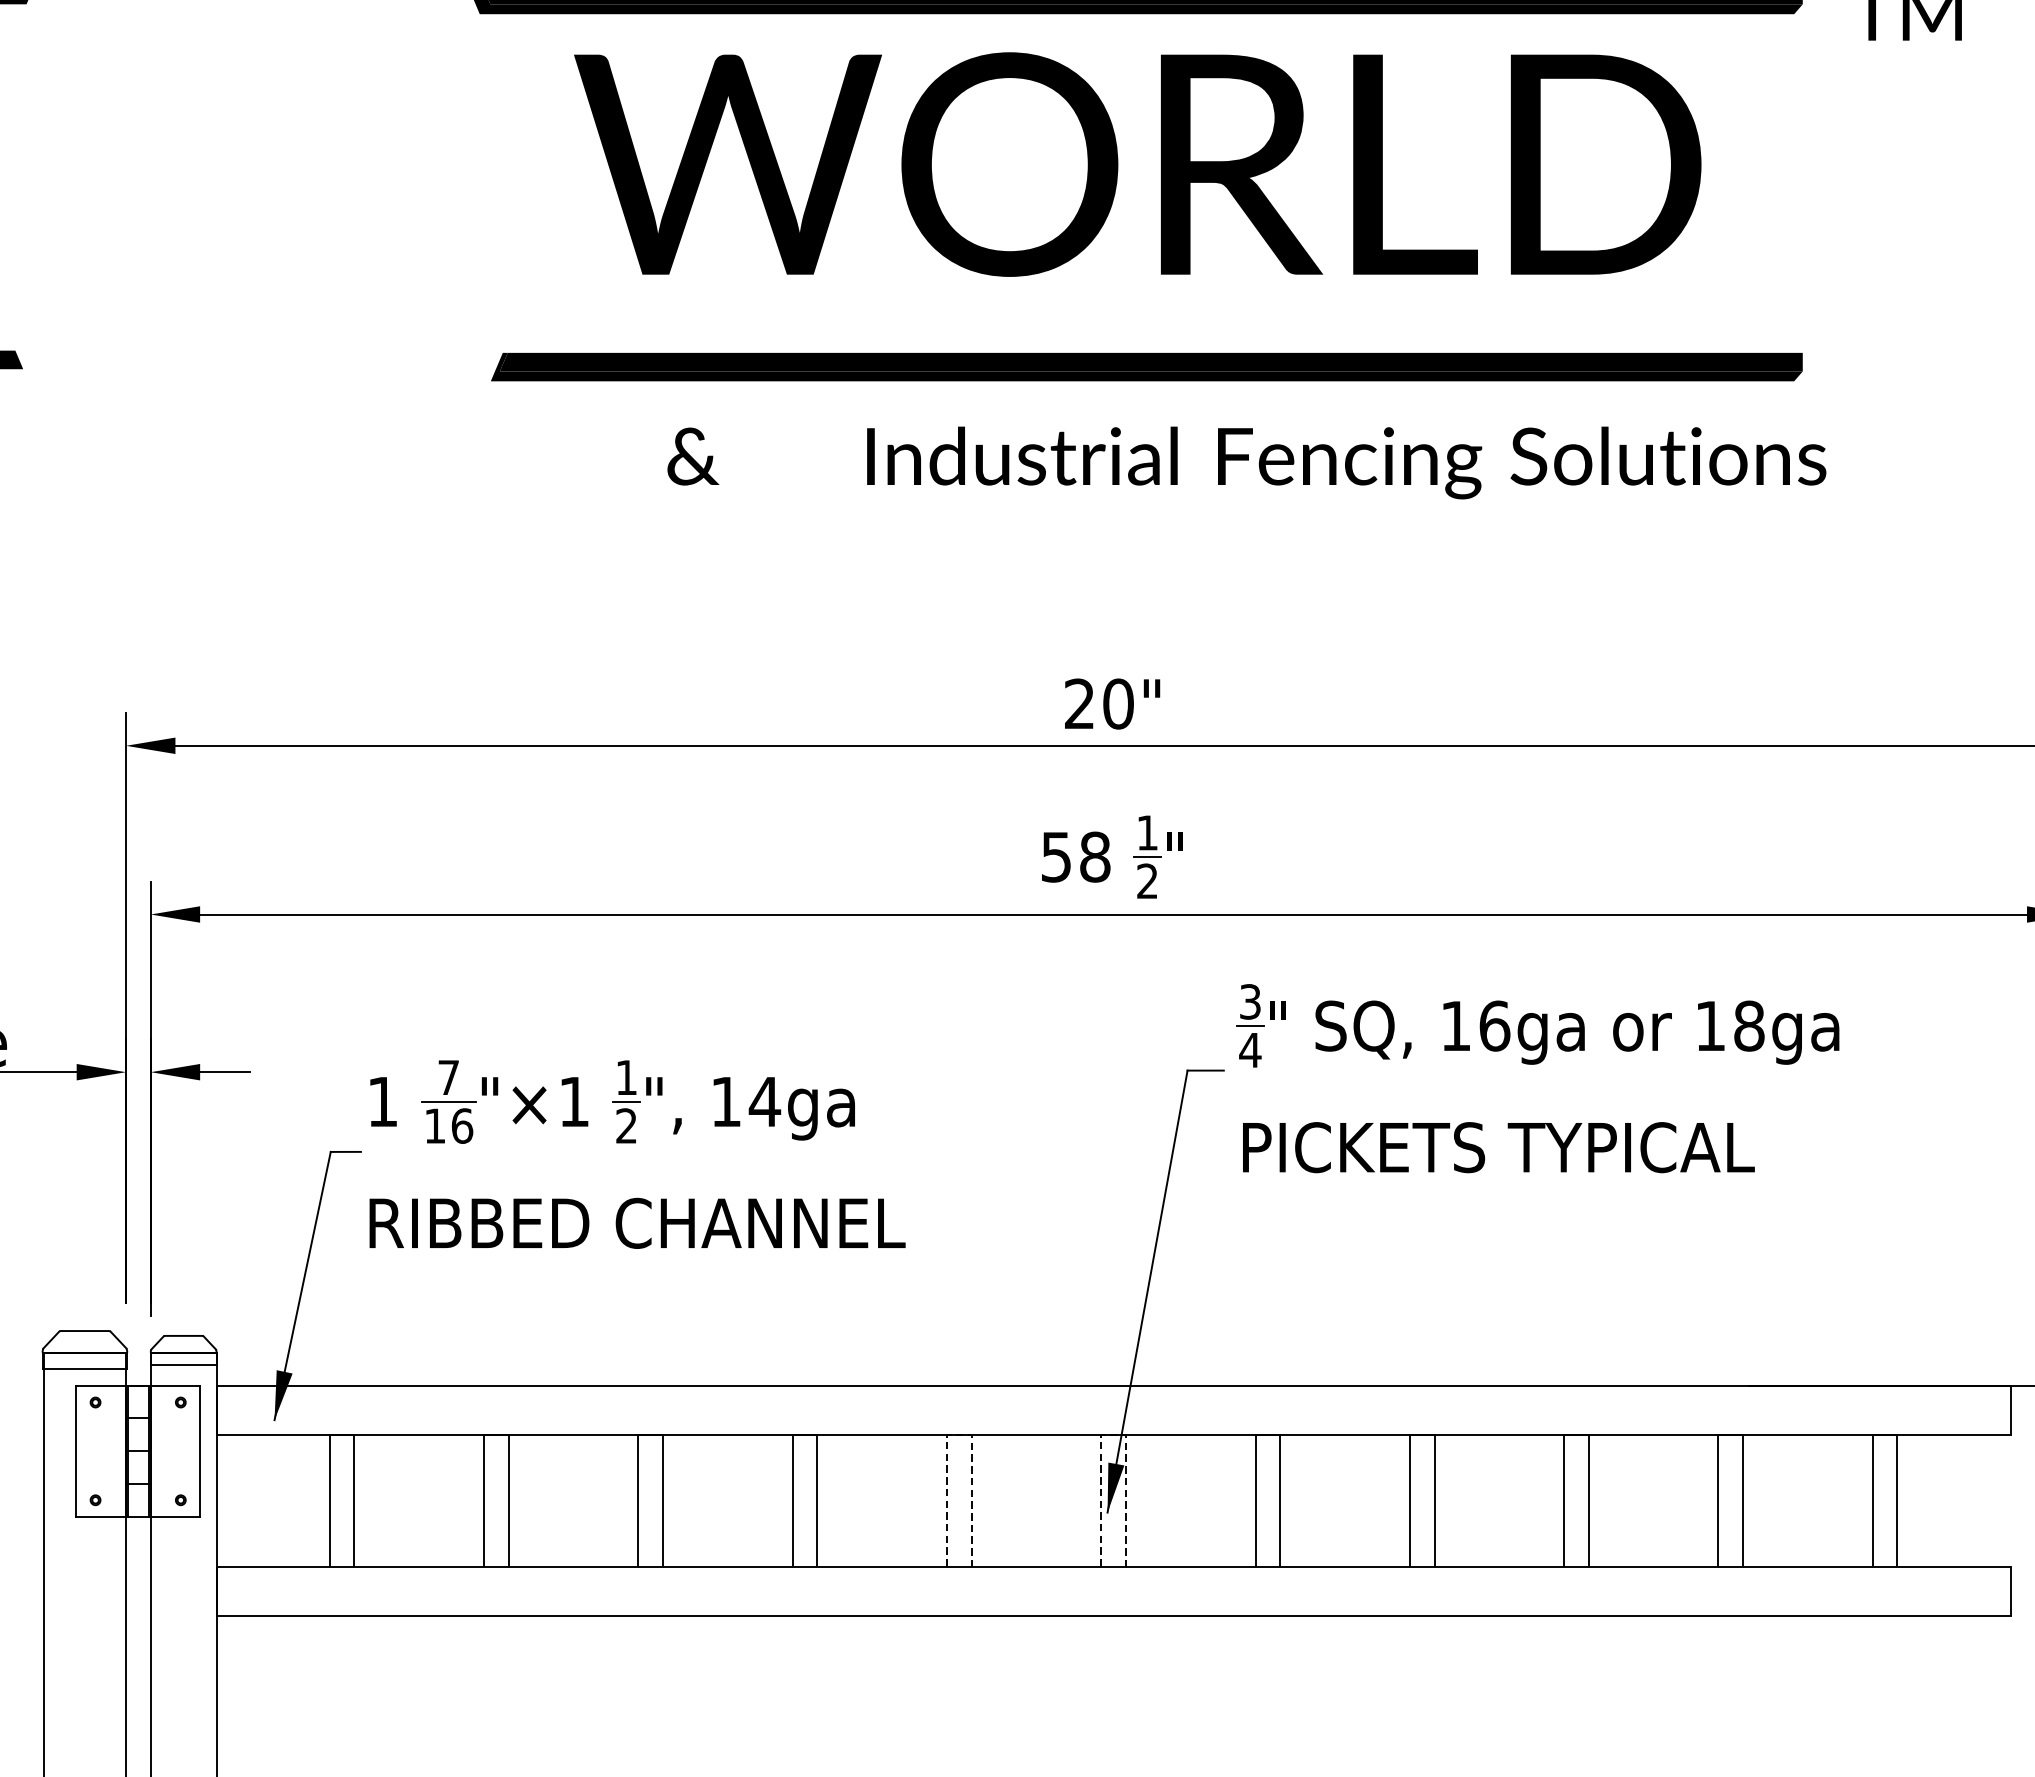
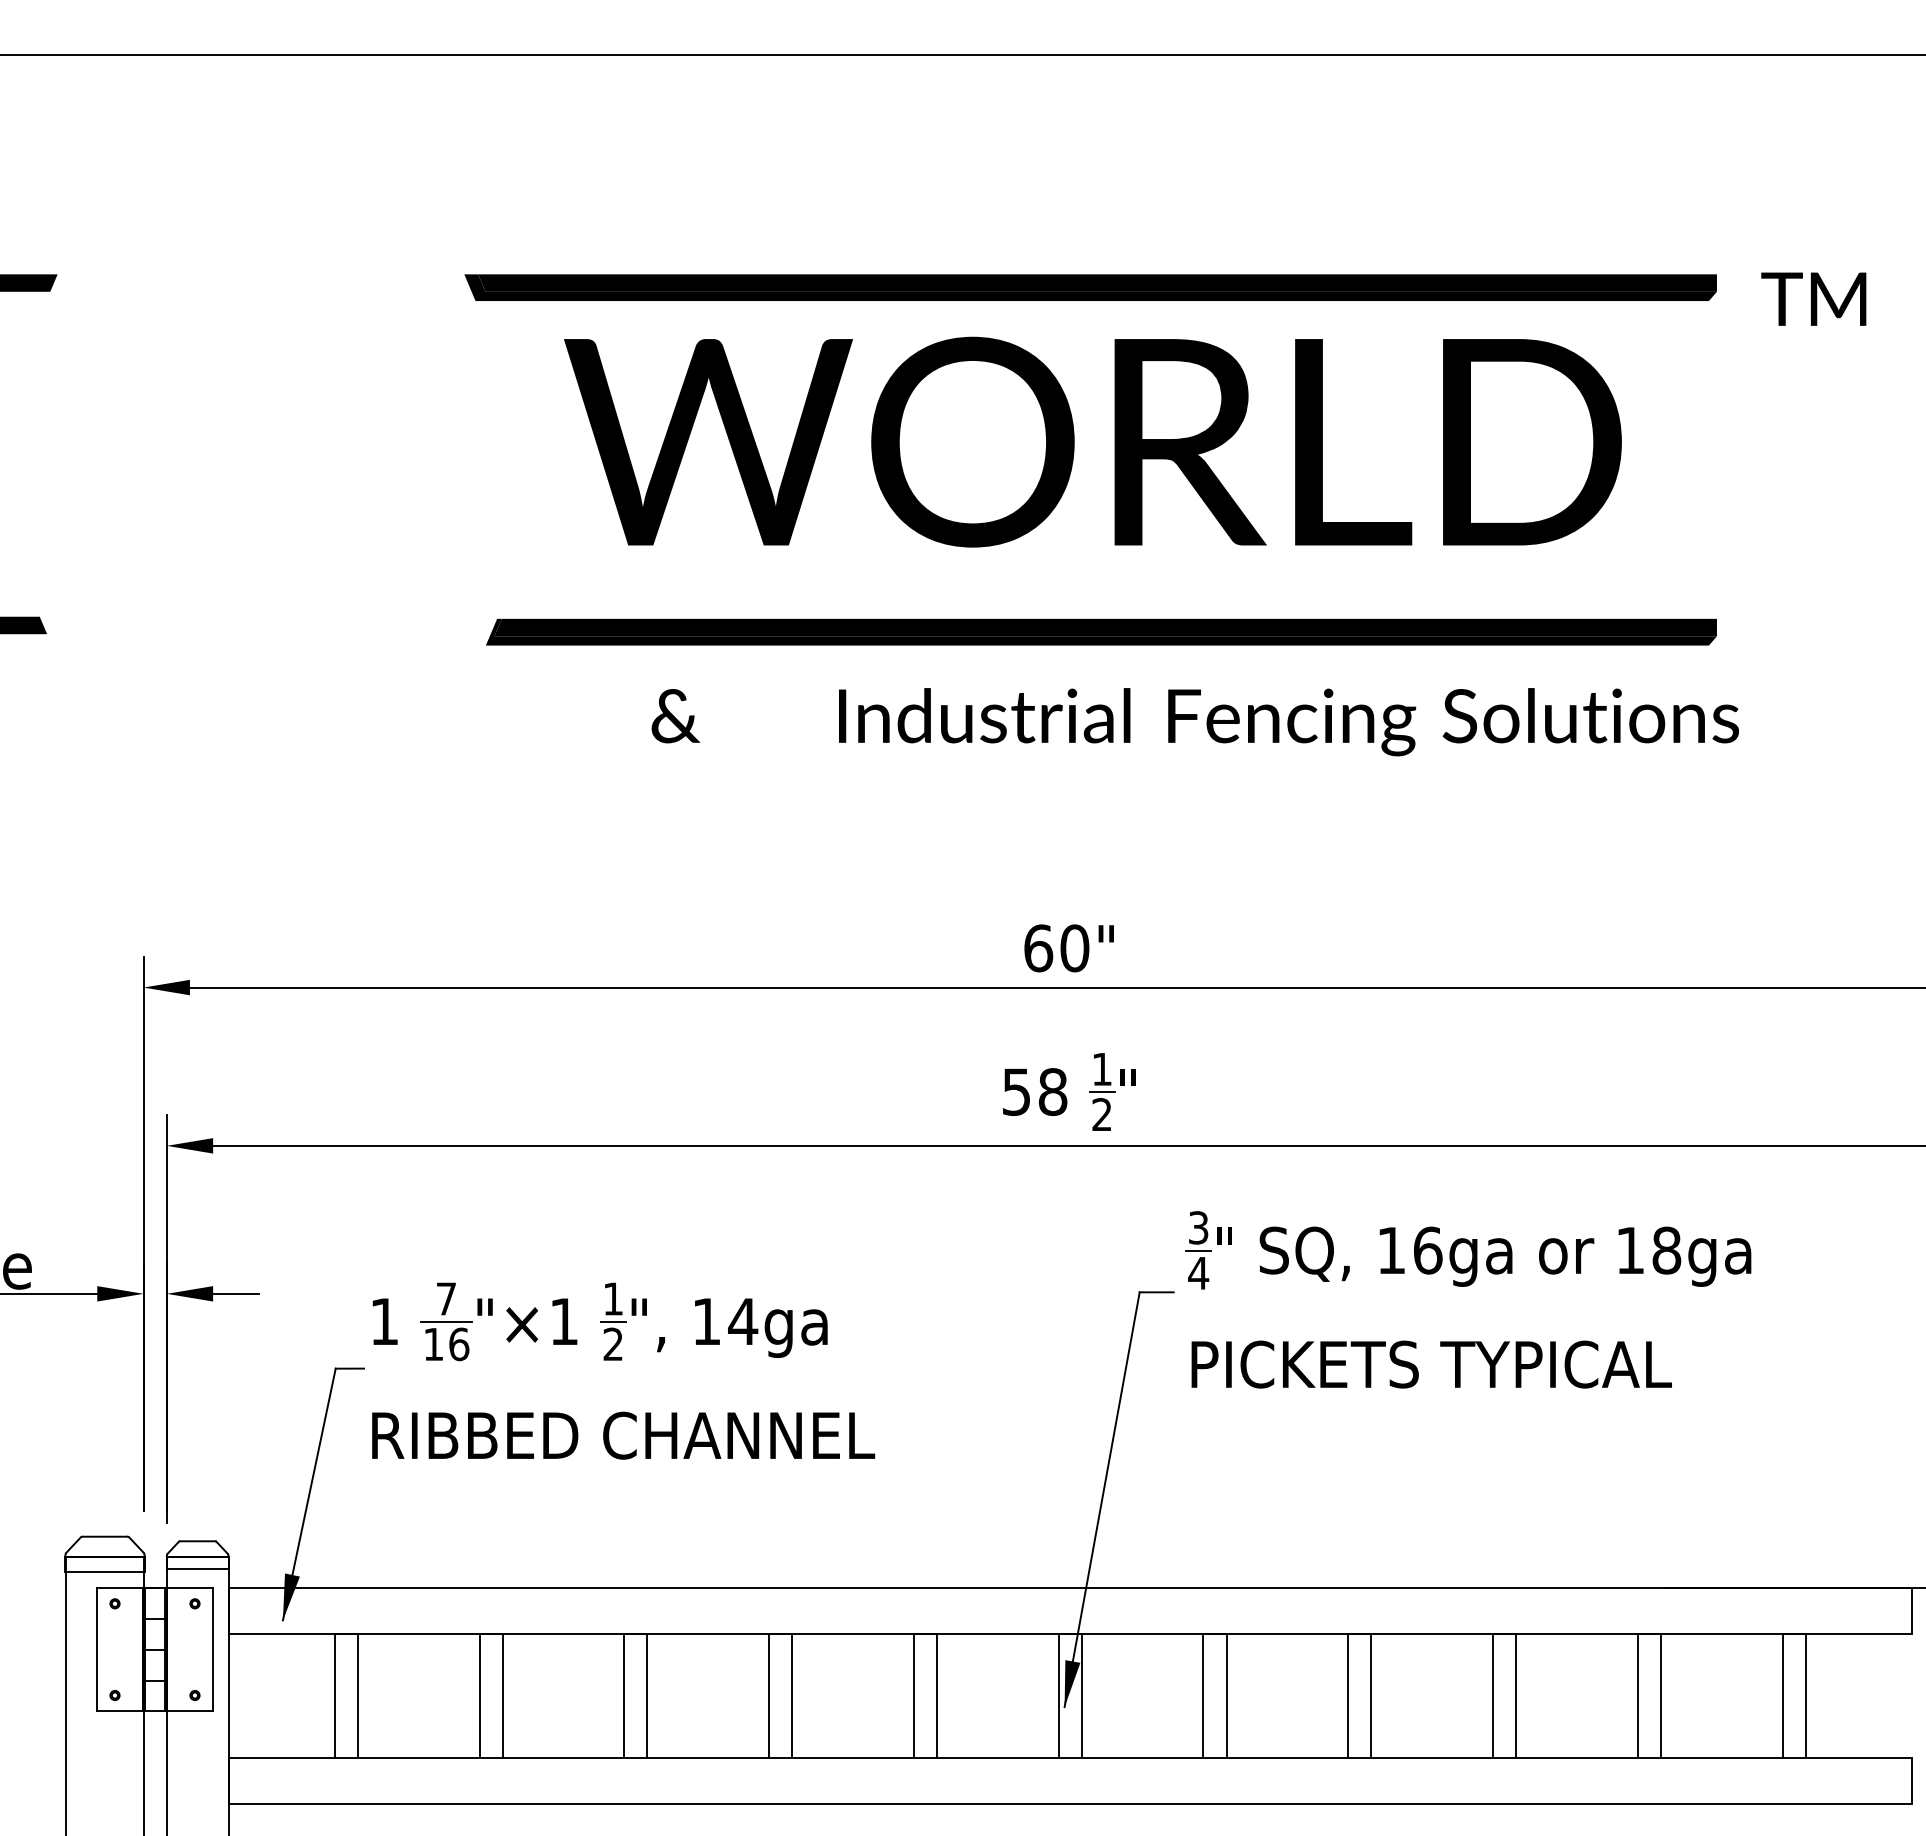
text: (1079, 704) -> (1038, 948), 20" -> 60"
line: (959, 1435) -> (925, 1634), dashed -> solid
line: (1113, 1435) -> (1070, 1634), dashed -> solid

